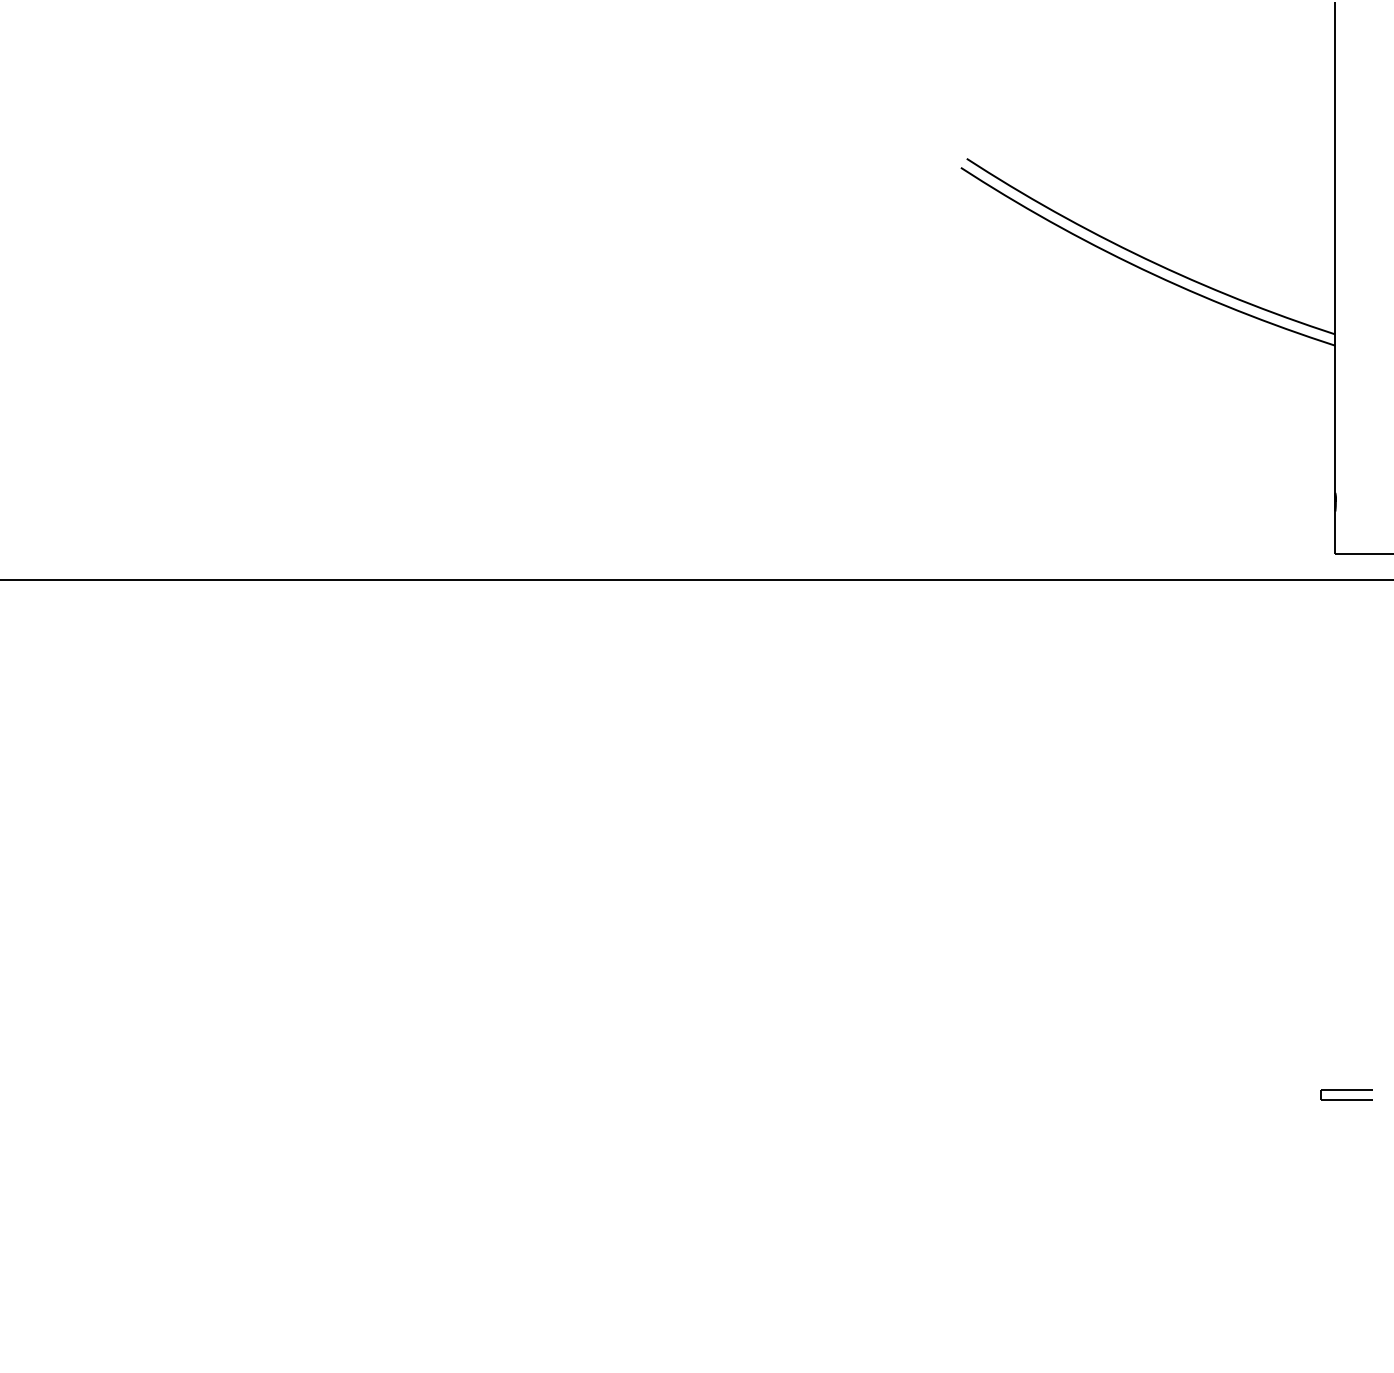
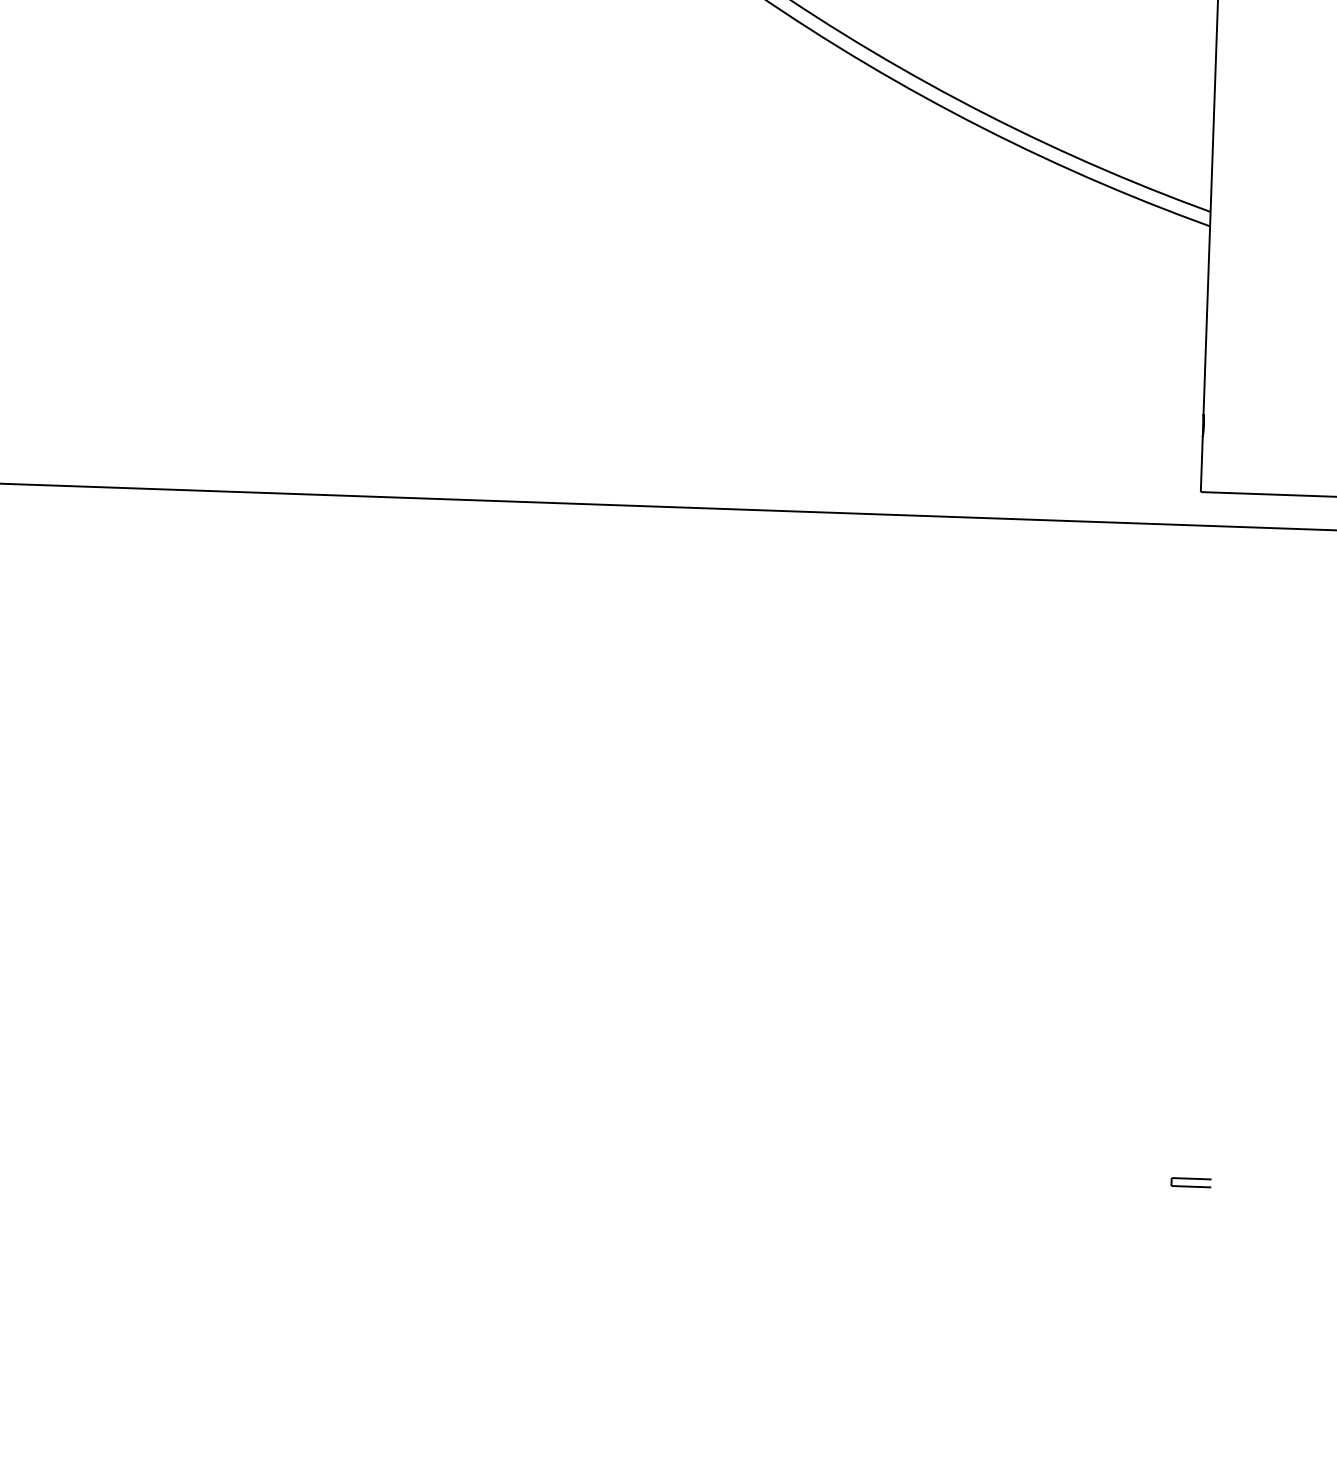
part: (1346, 1094) -> (1191, 1181), size x0.6

